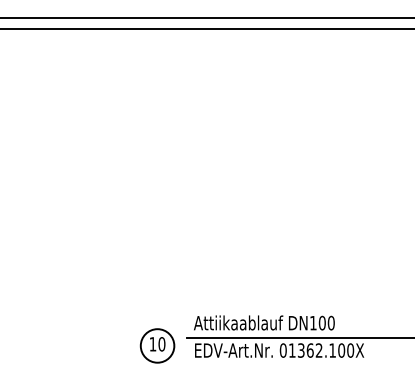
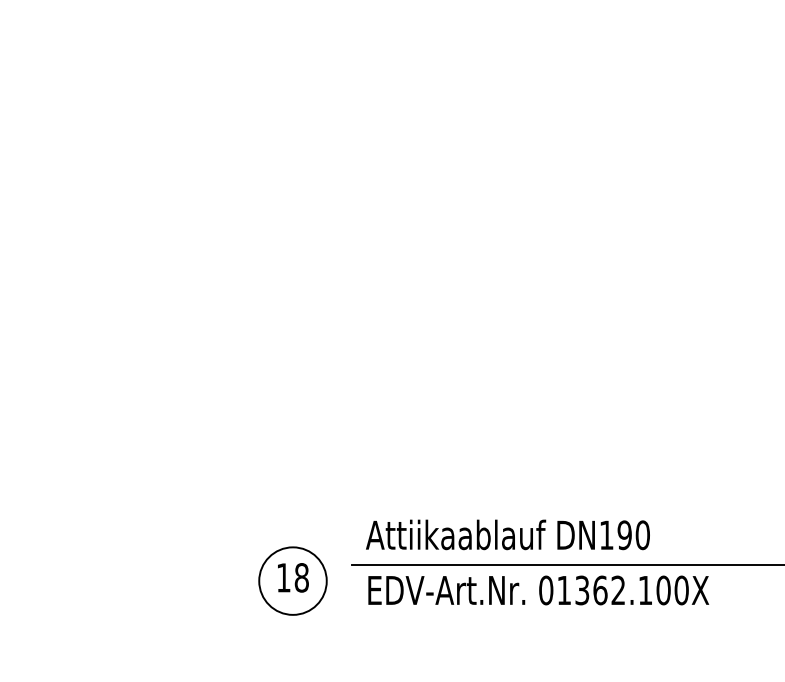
text: (321, 323) -> (623, 535), DN100 -> DN190
text: (161, 344) -> (300, 578), 10 -> 18

